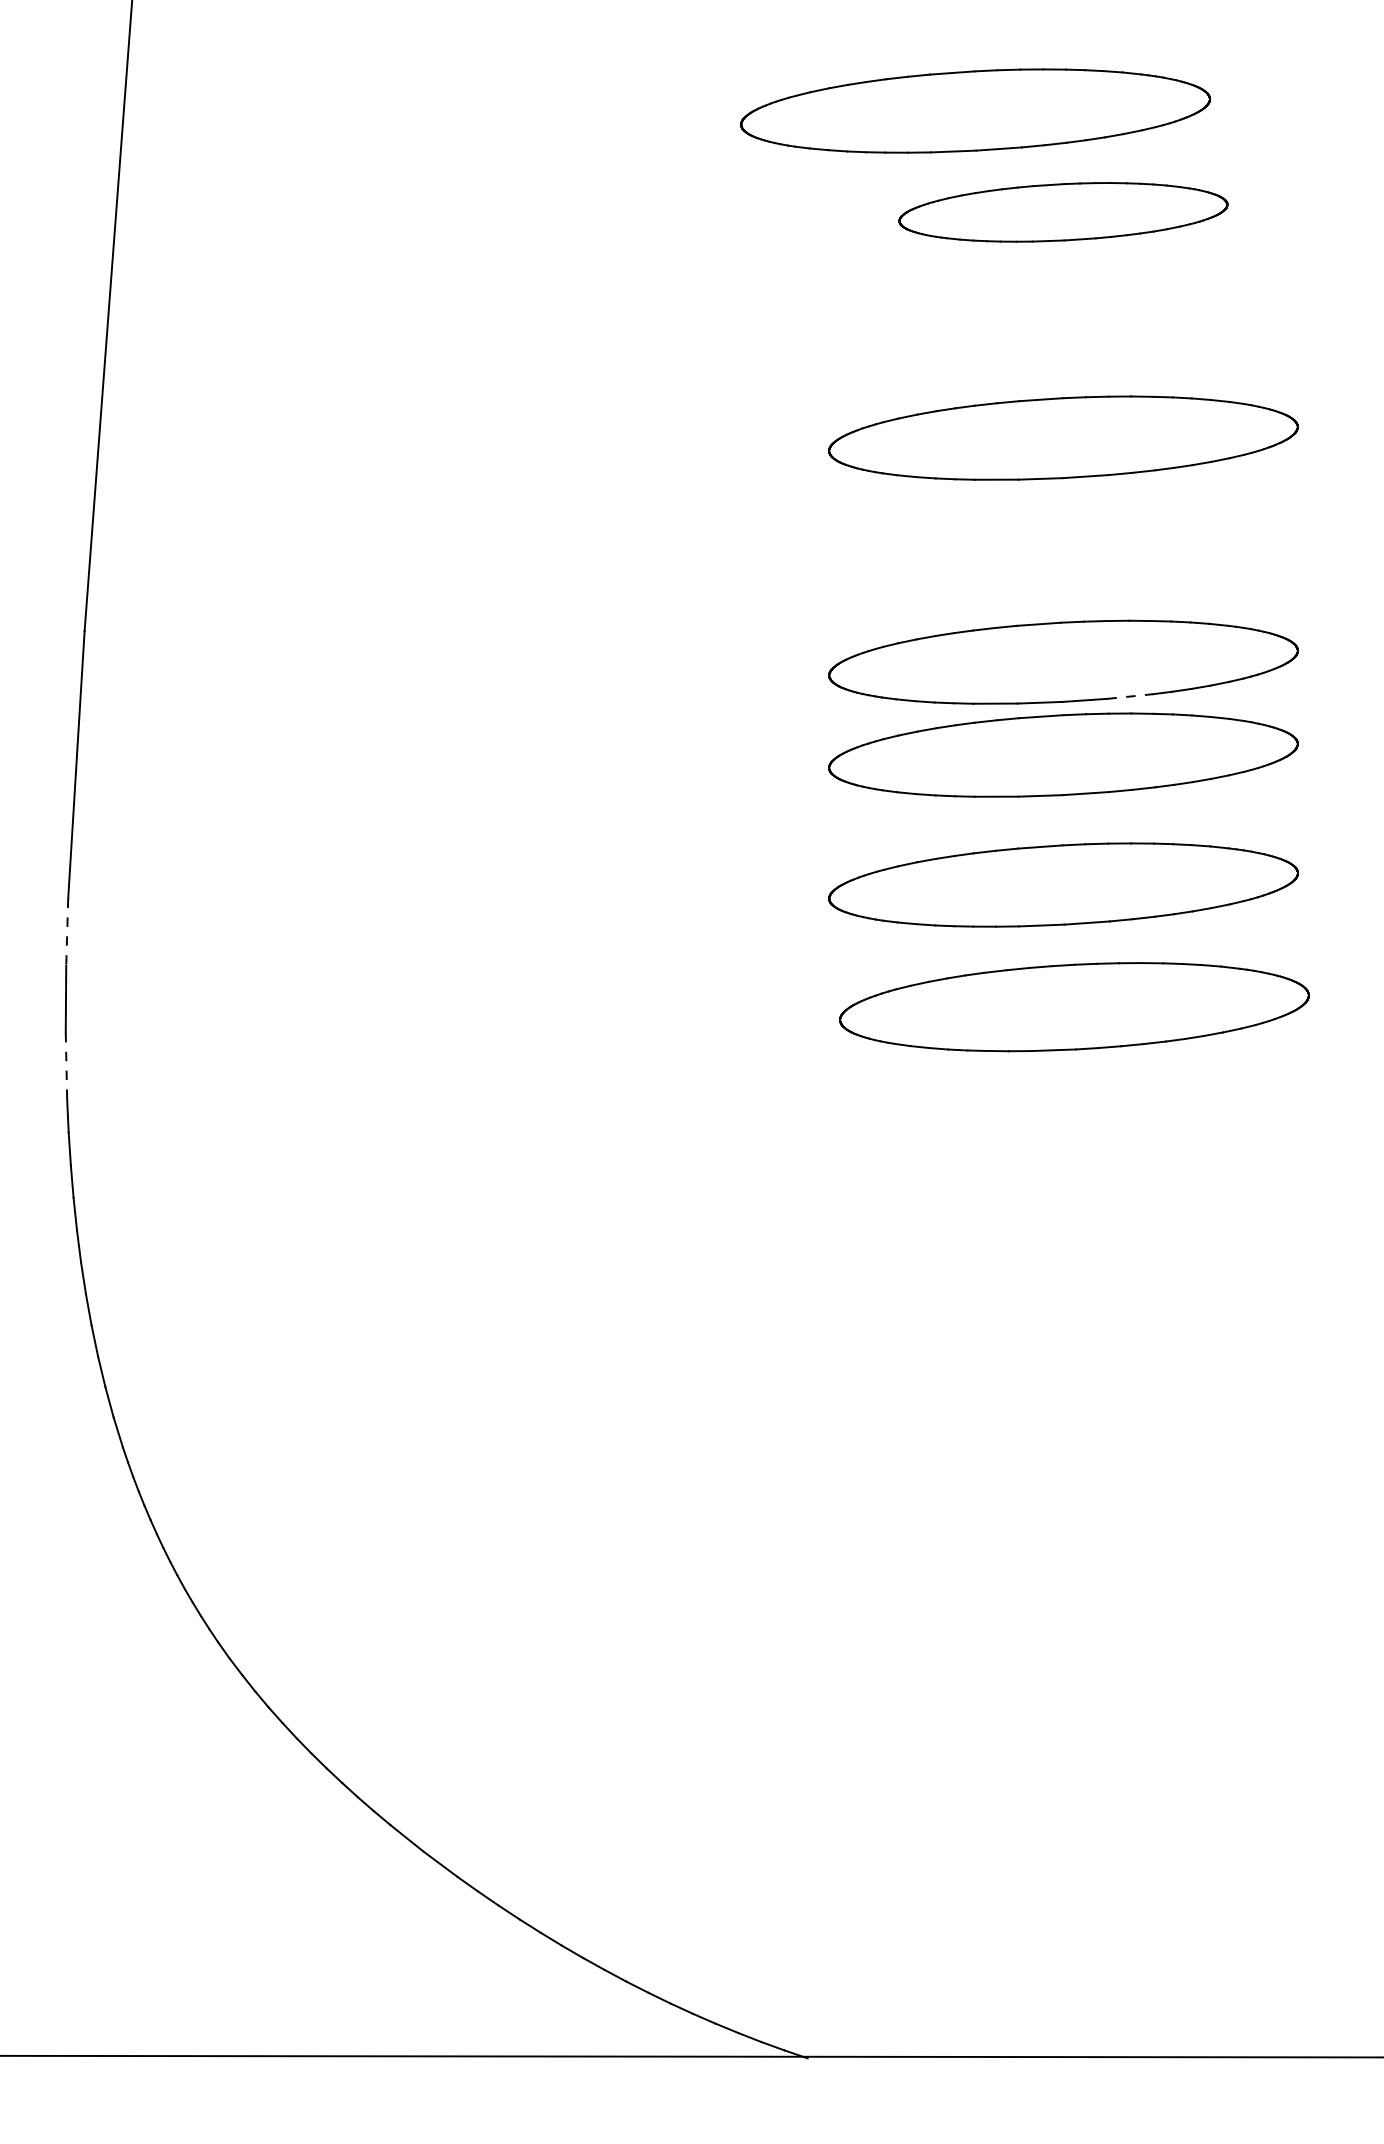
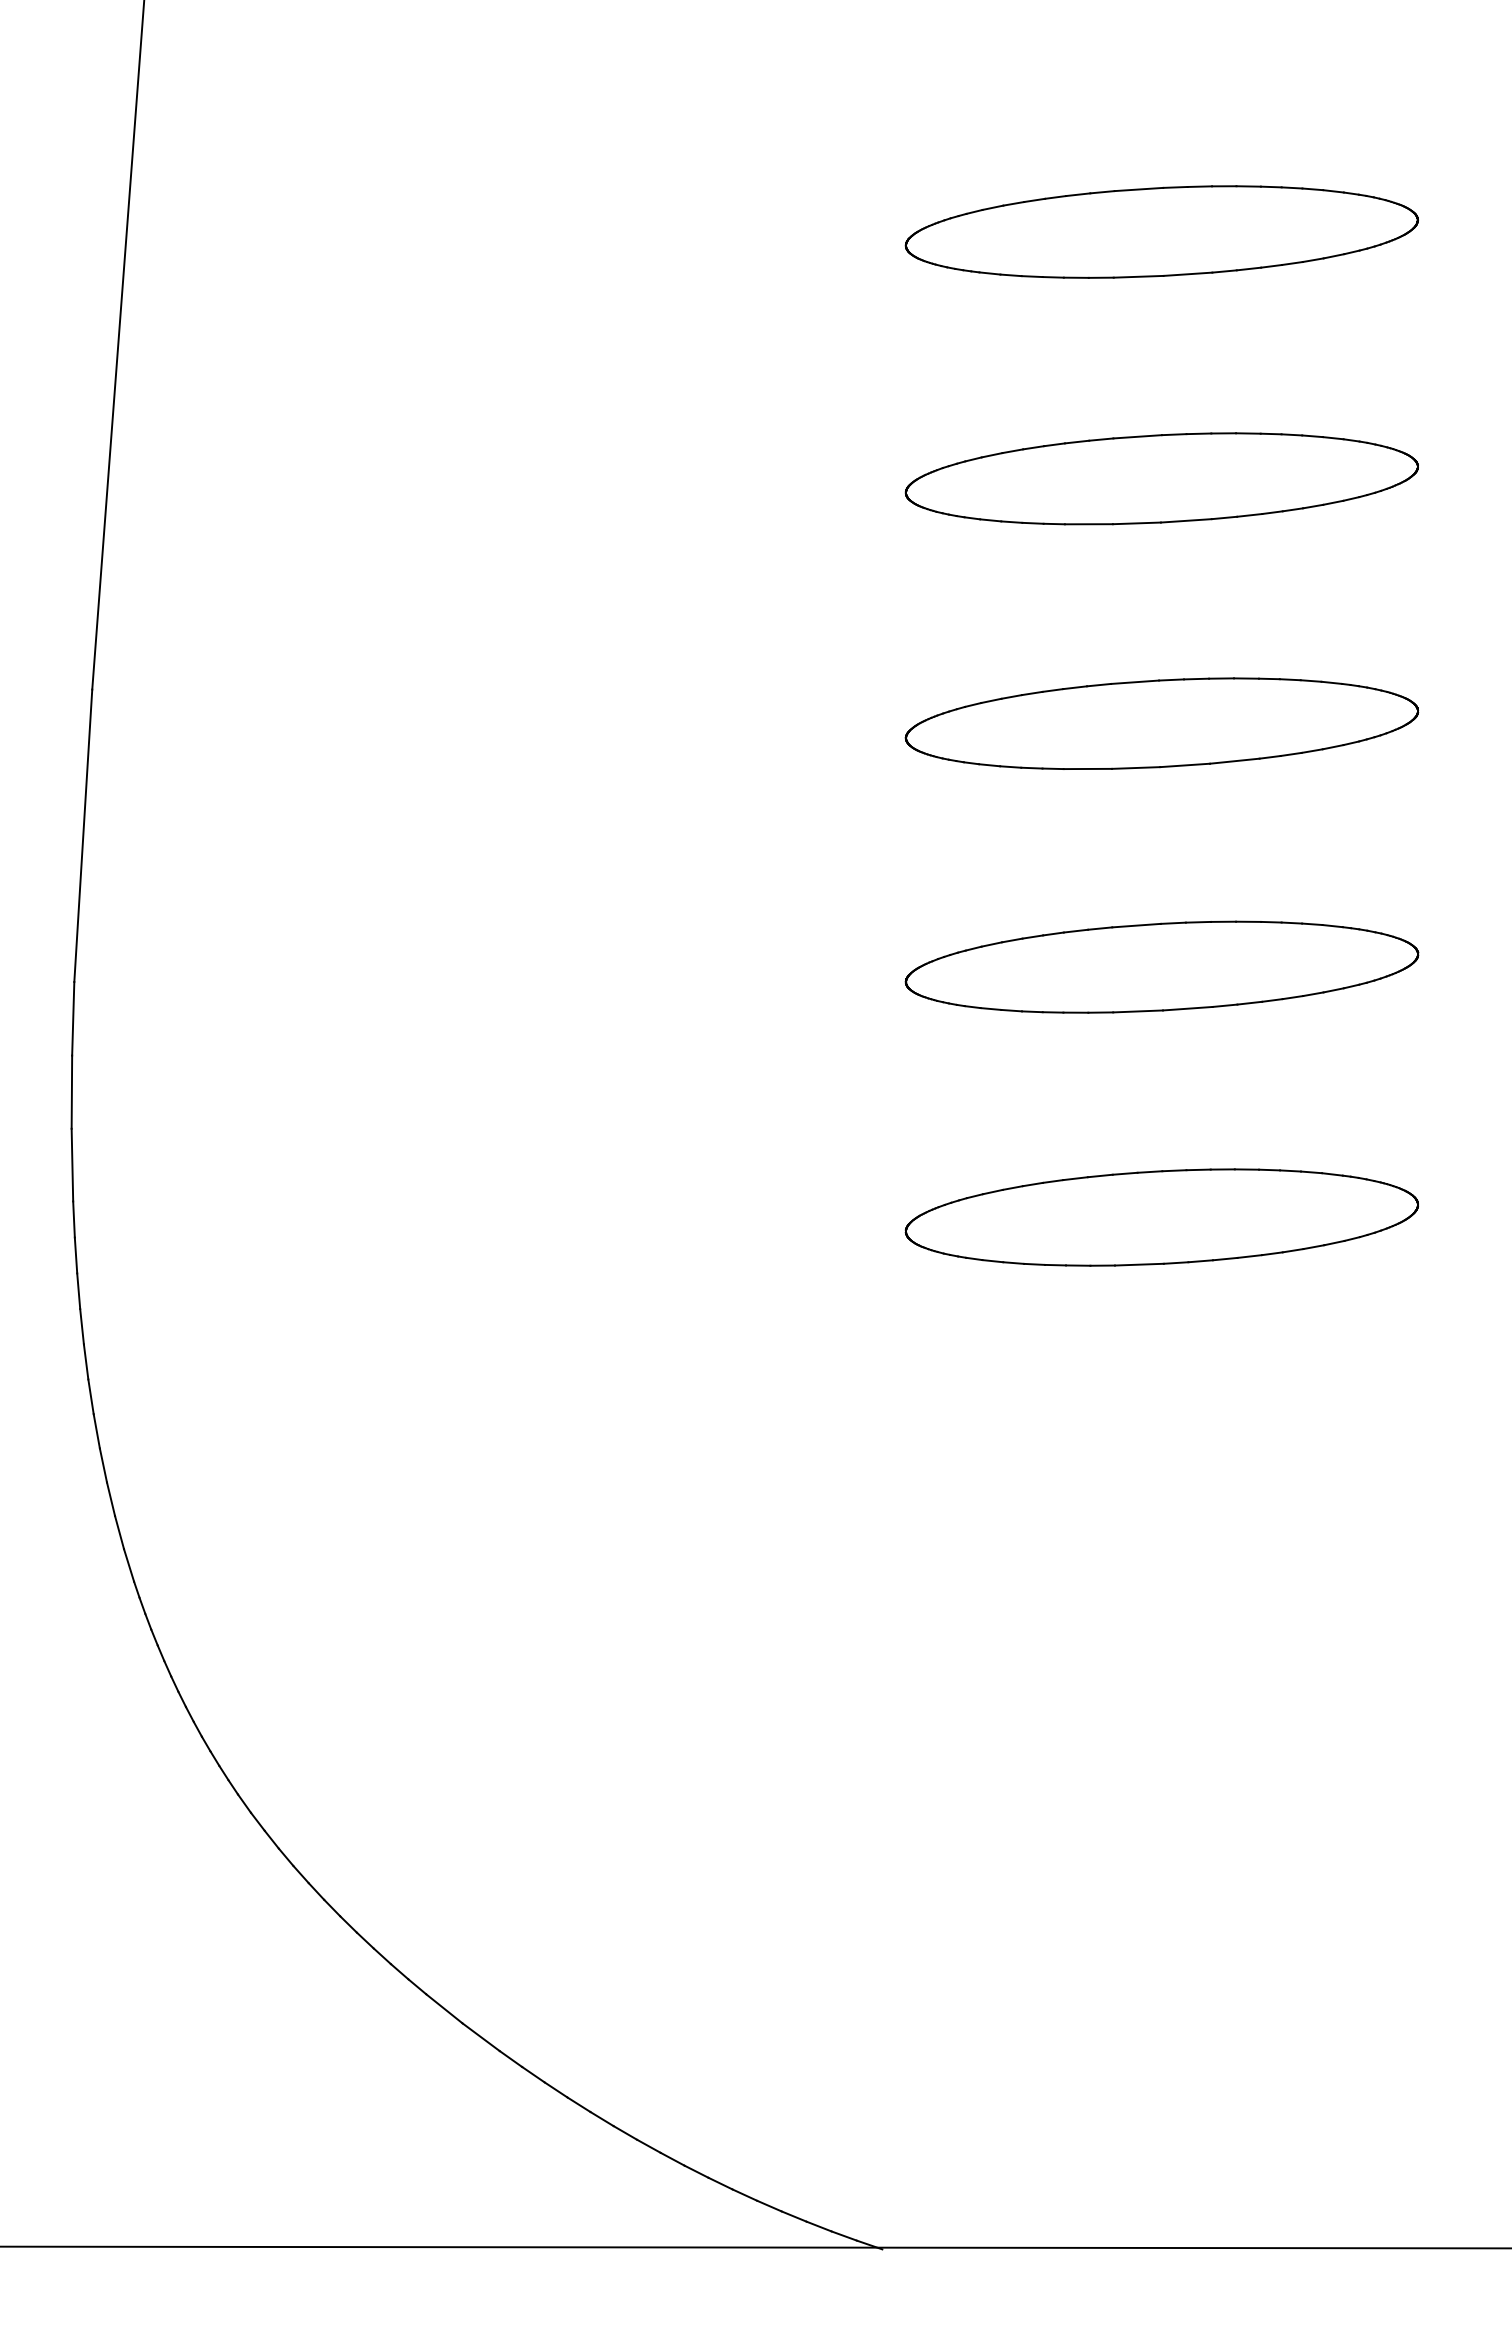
part: (975, 110) -> (1065, 120), removed
part: (1063, 212) -> (1161, 232), size x1.43
line: (1130, 696) -> (1235, 761), dashed -> solid
part: (1063, 754) -> (1161, 824), removed
line: (67, 932) -> (73, 1019), dashed -> solid
part: (1074, 1007) -> (1161, 1217), moved
line: (66, 1066) -> (72, 1165), dashed -> solid

